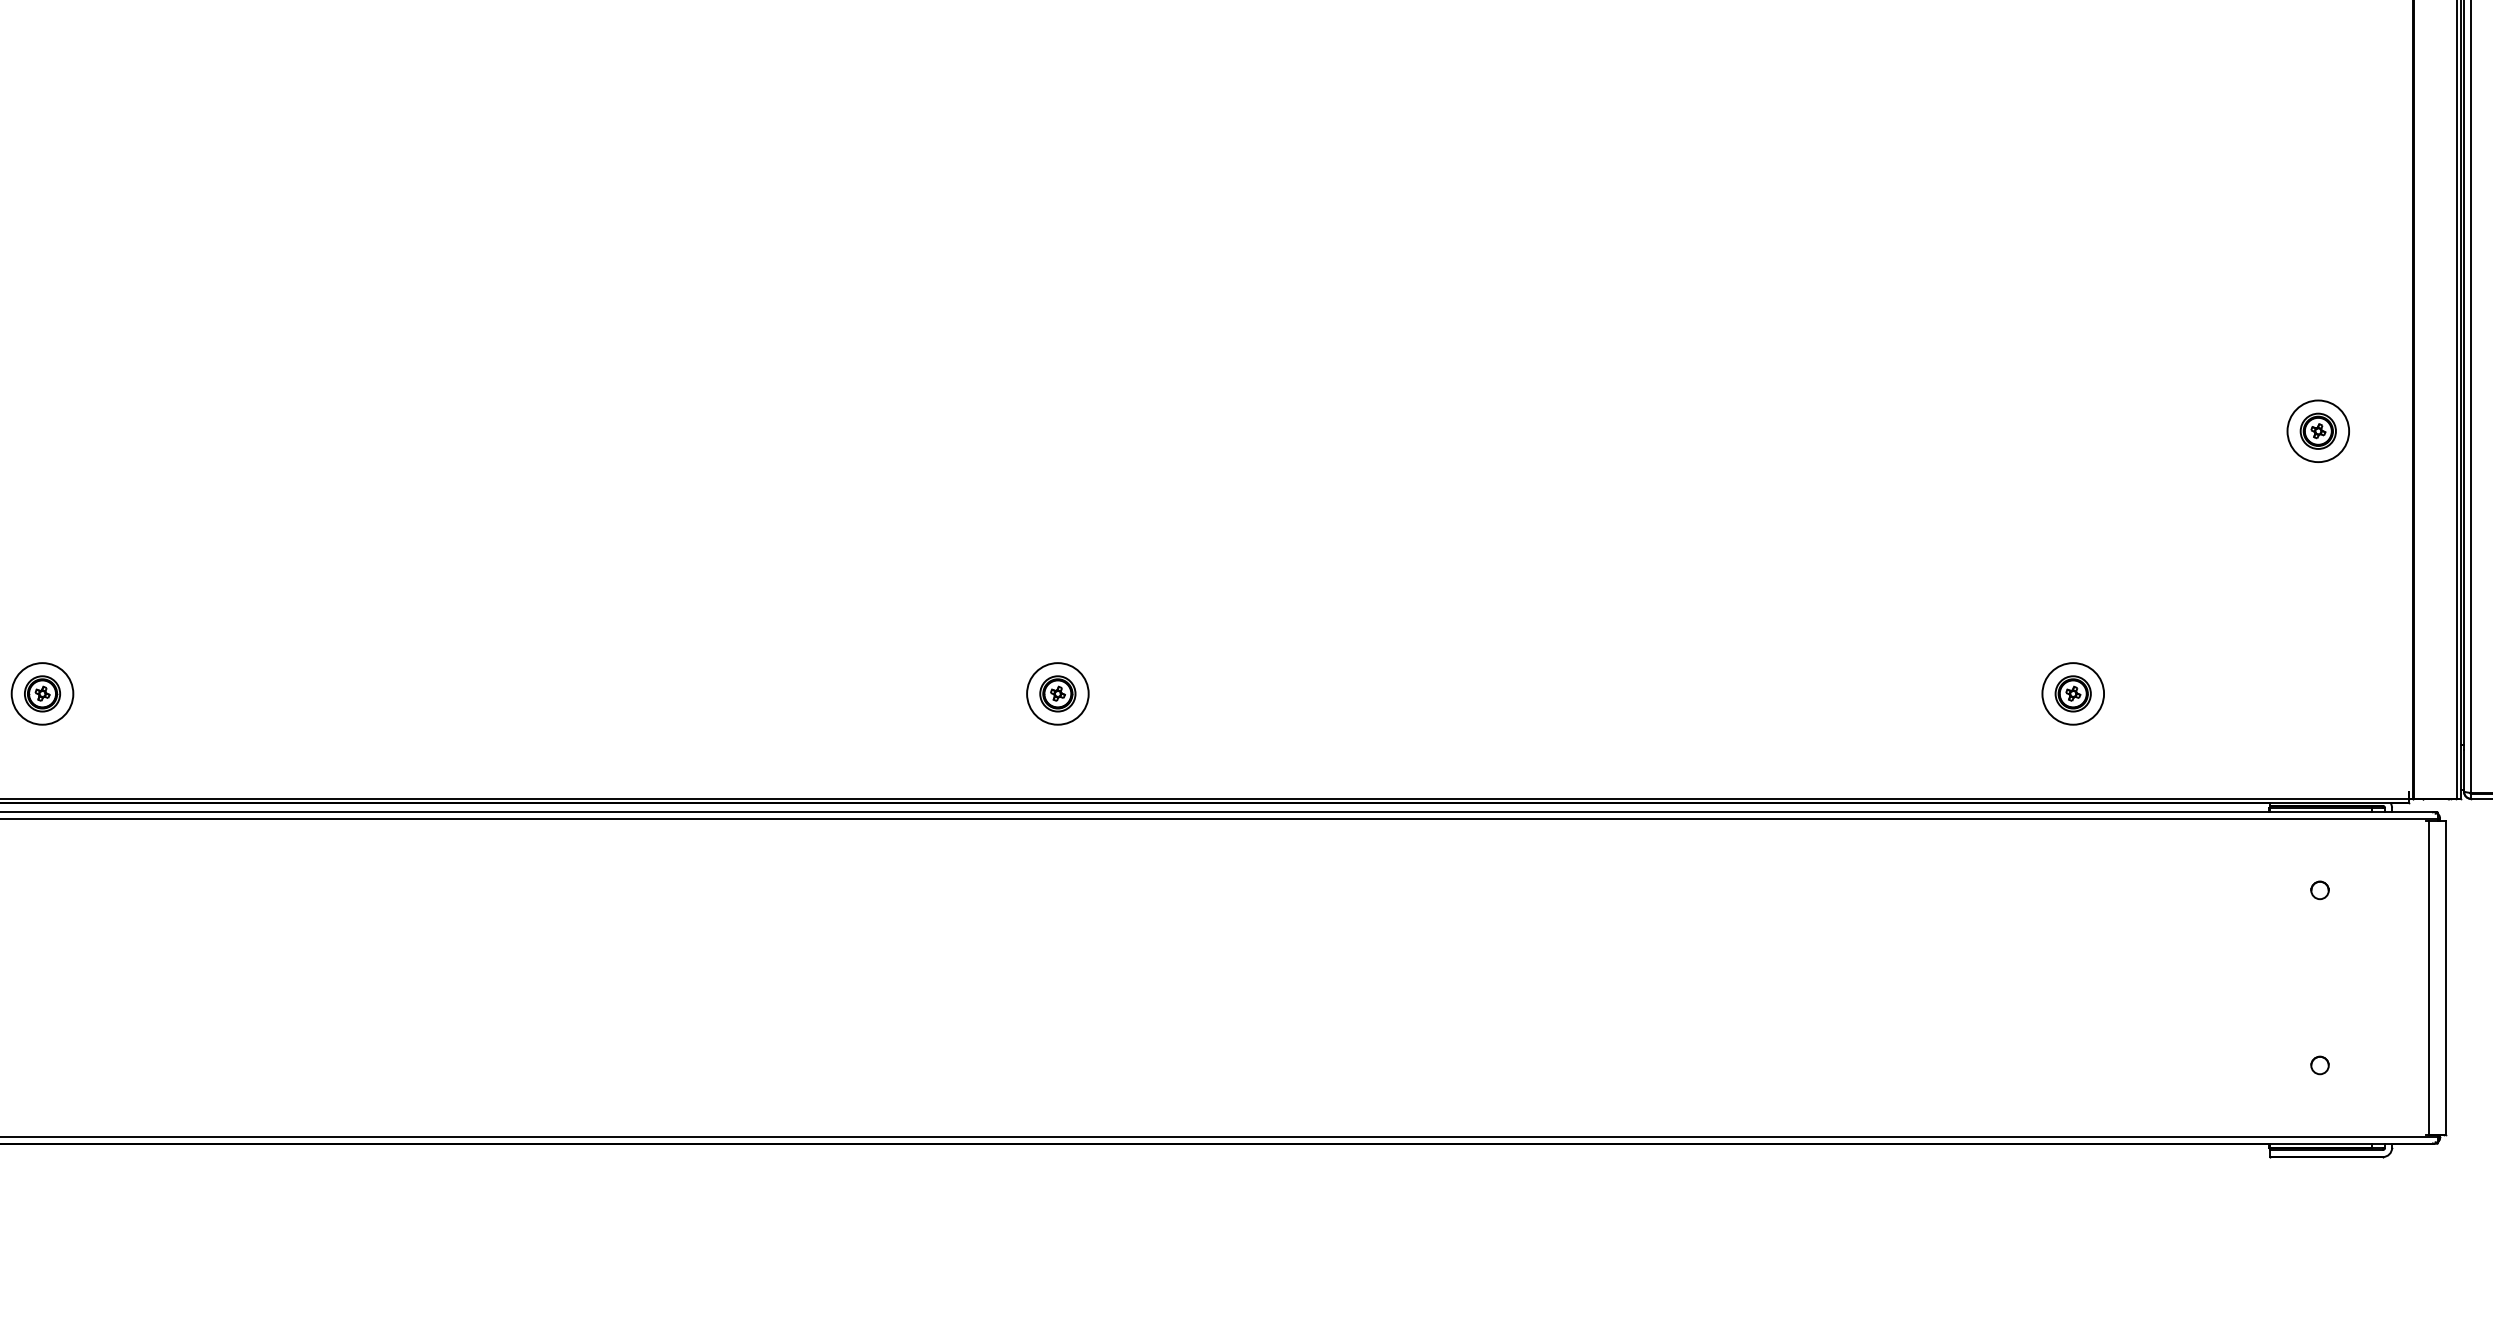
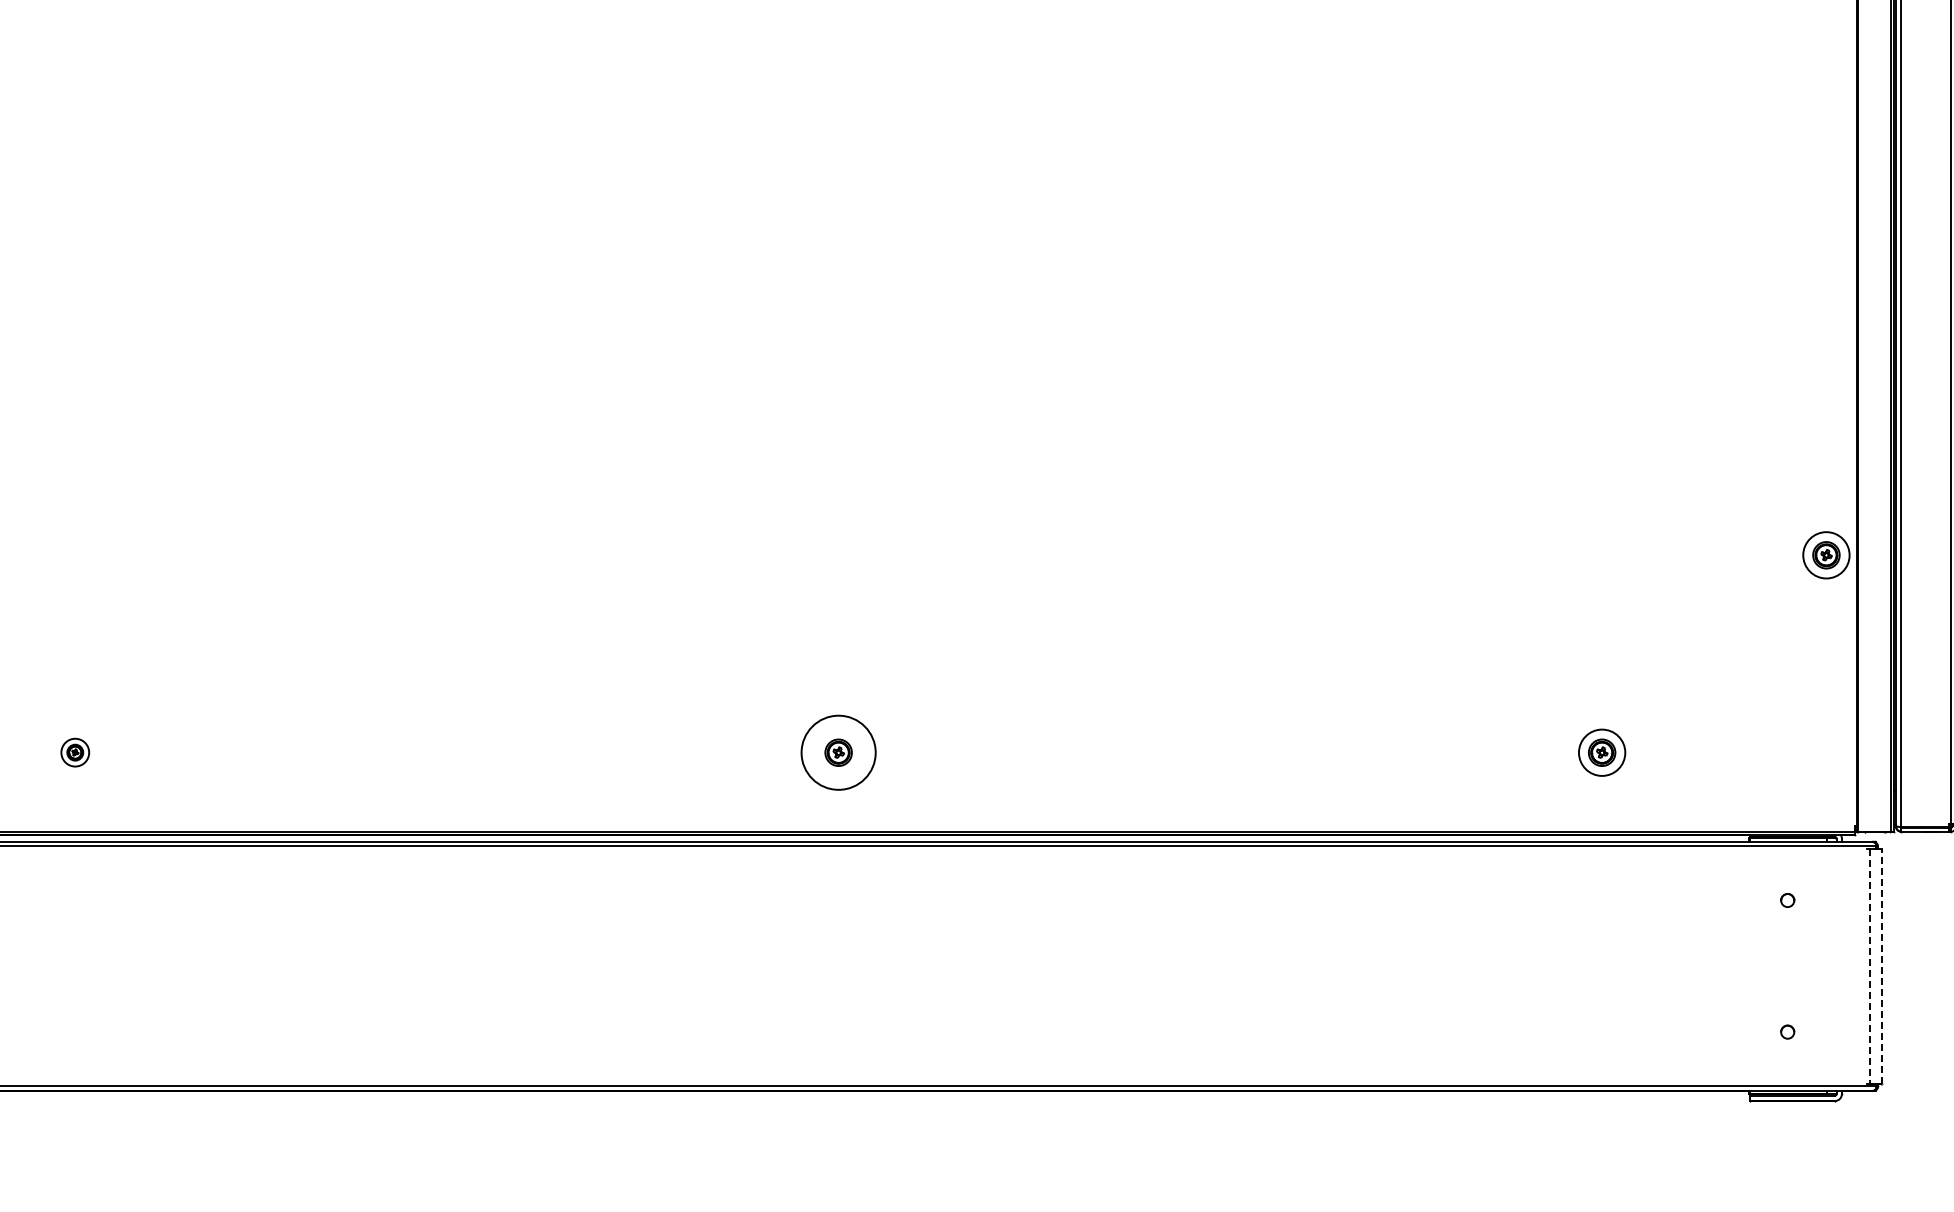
part: (2318, 431) -> (1826, 555), moved
part: (42, 693) -> (75, 752), size x0.6
circle: (1057, 693) -> (838, 752), size x1.6
line: (2428, 978) -> (1869, 966), solid -> dashed
line: (2446, 978) -> (1882, 966), solid -> dashed

